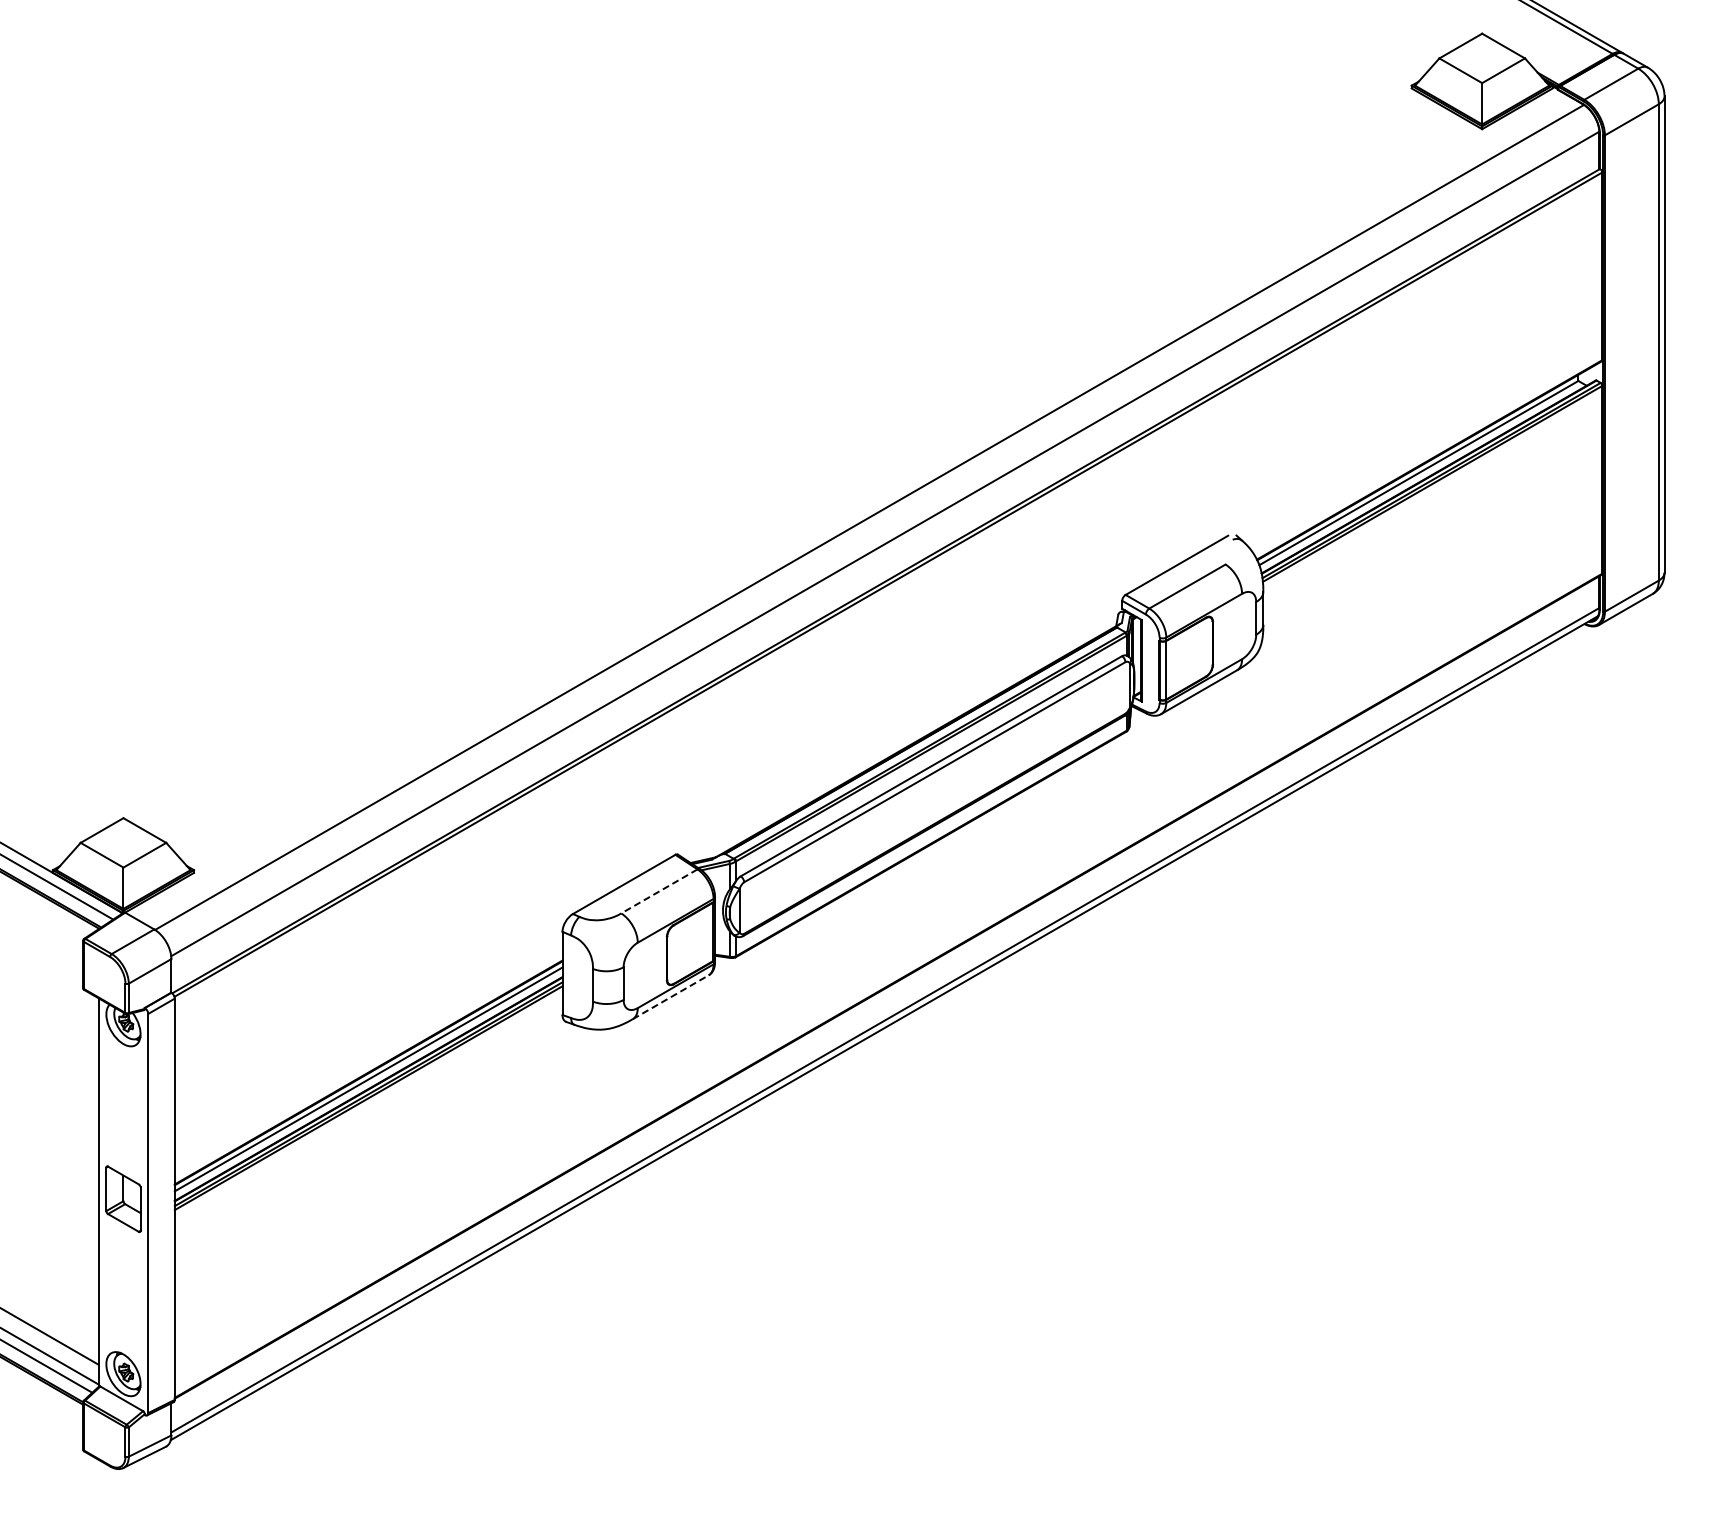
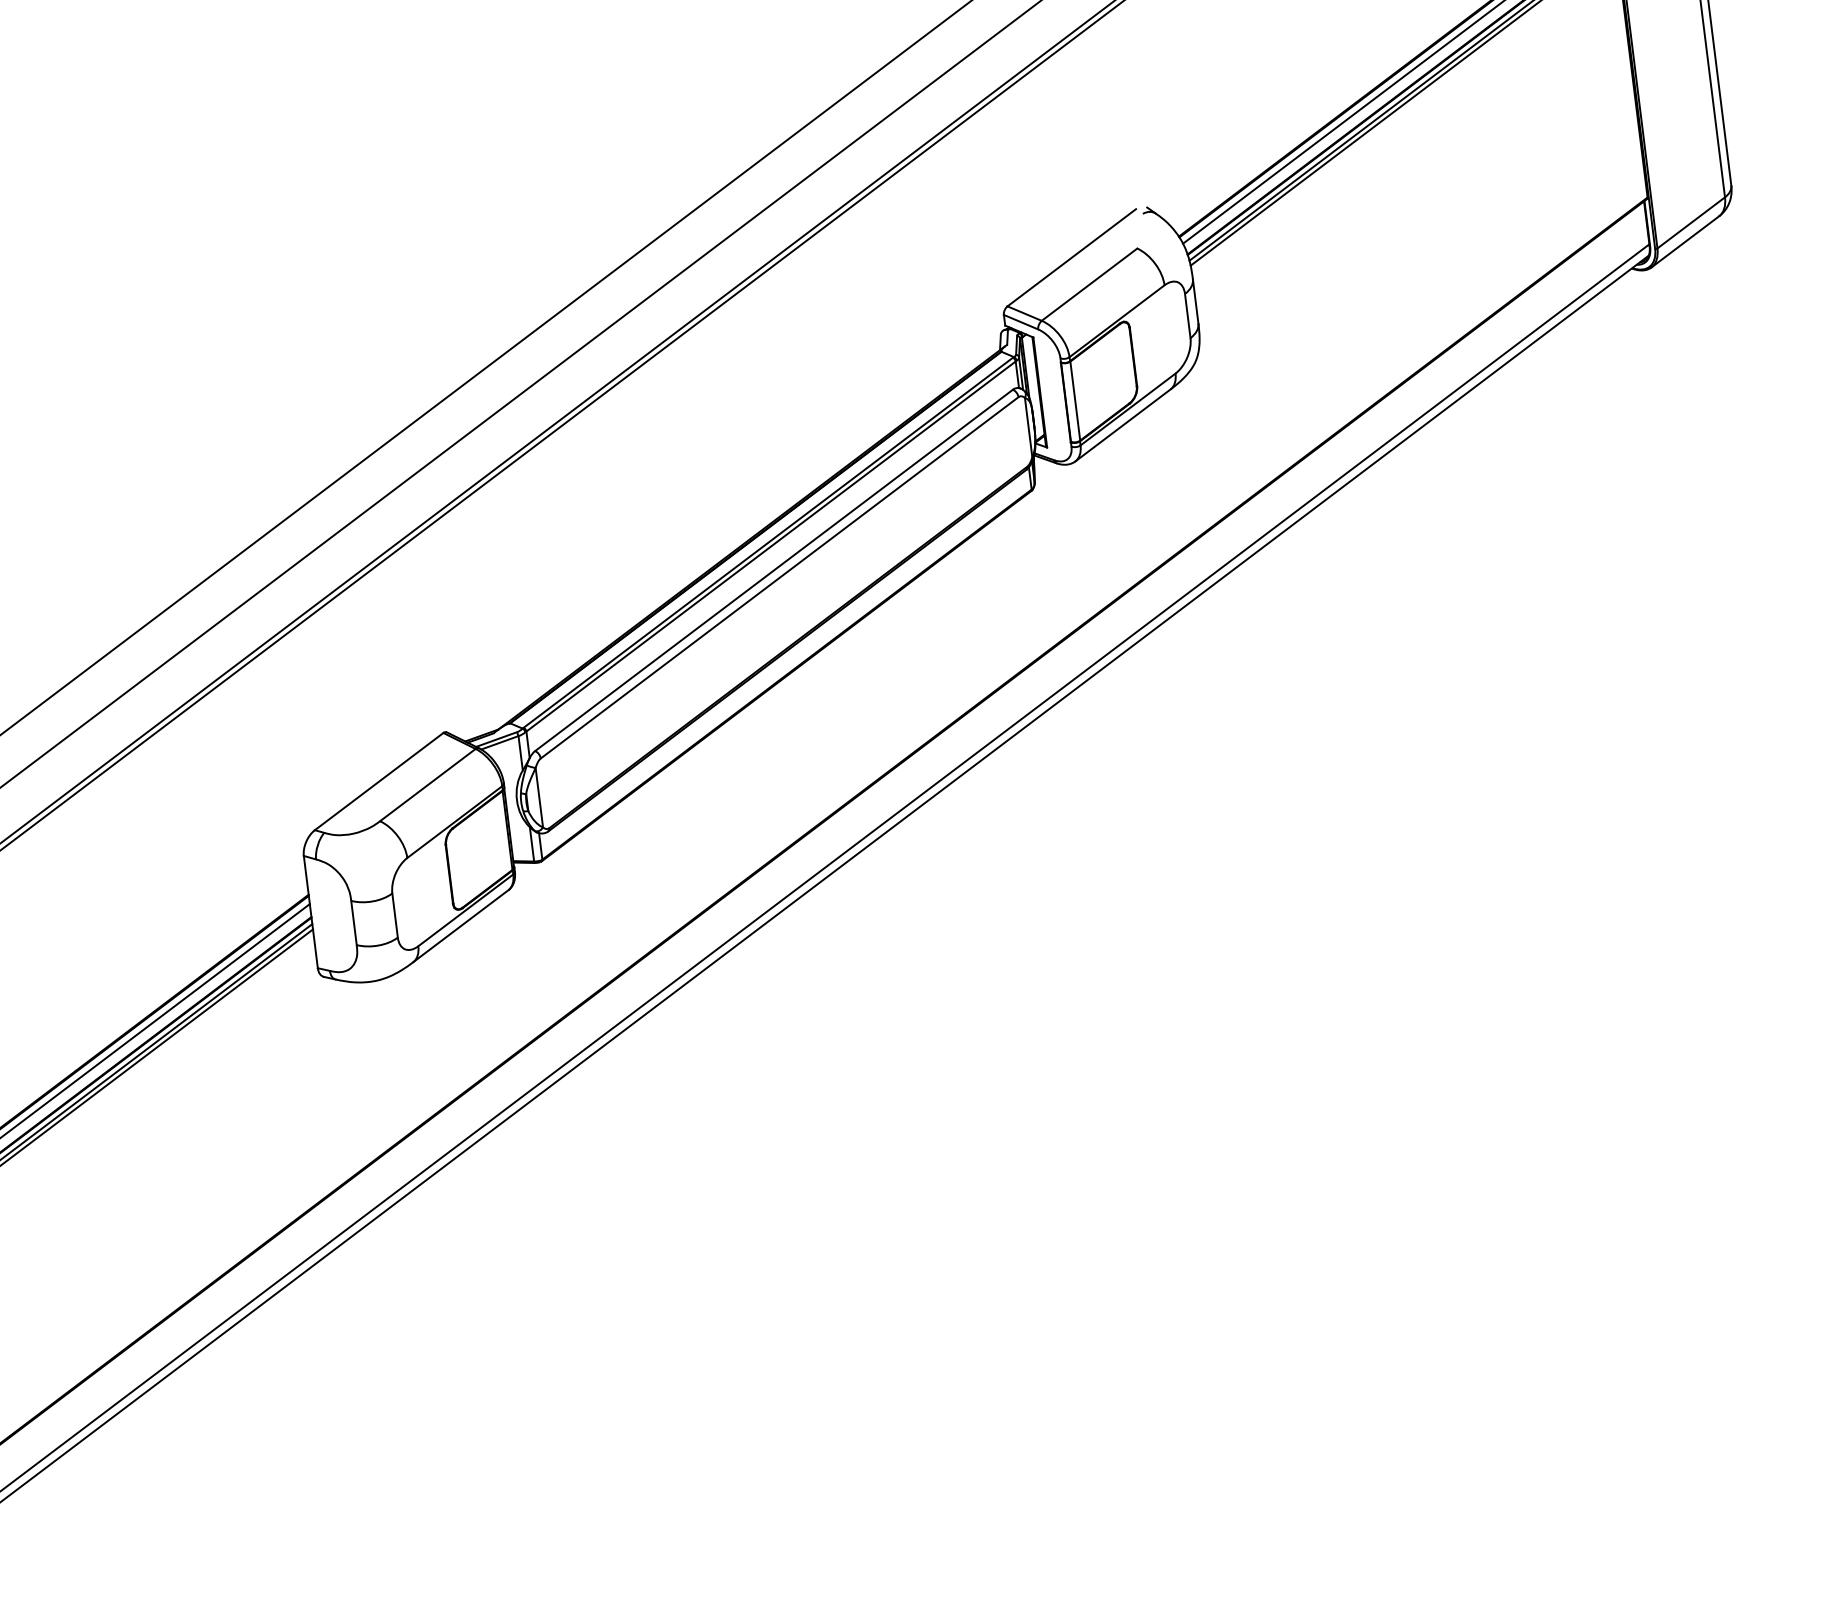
line: (658, 891) -> (426, 785), dashed -> solid
line: (670, 997) -> (460, 926), dashed -> solid

